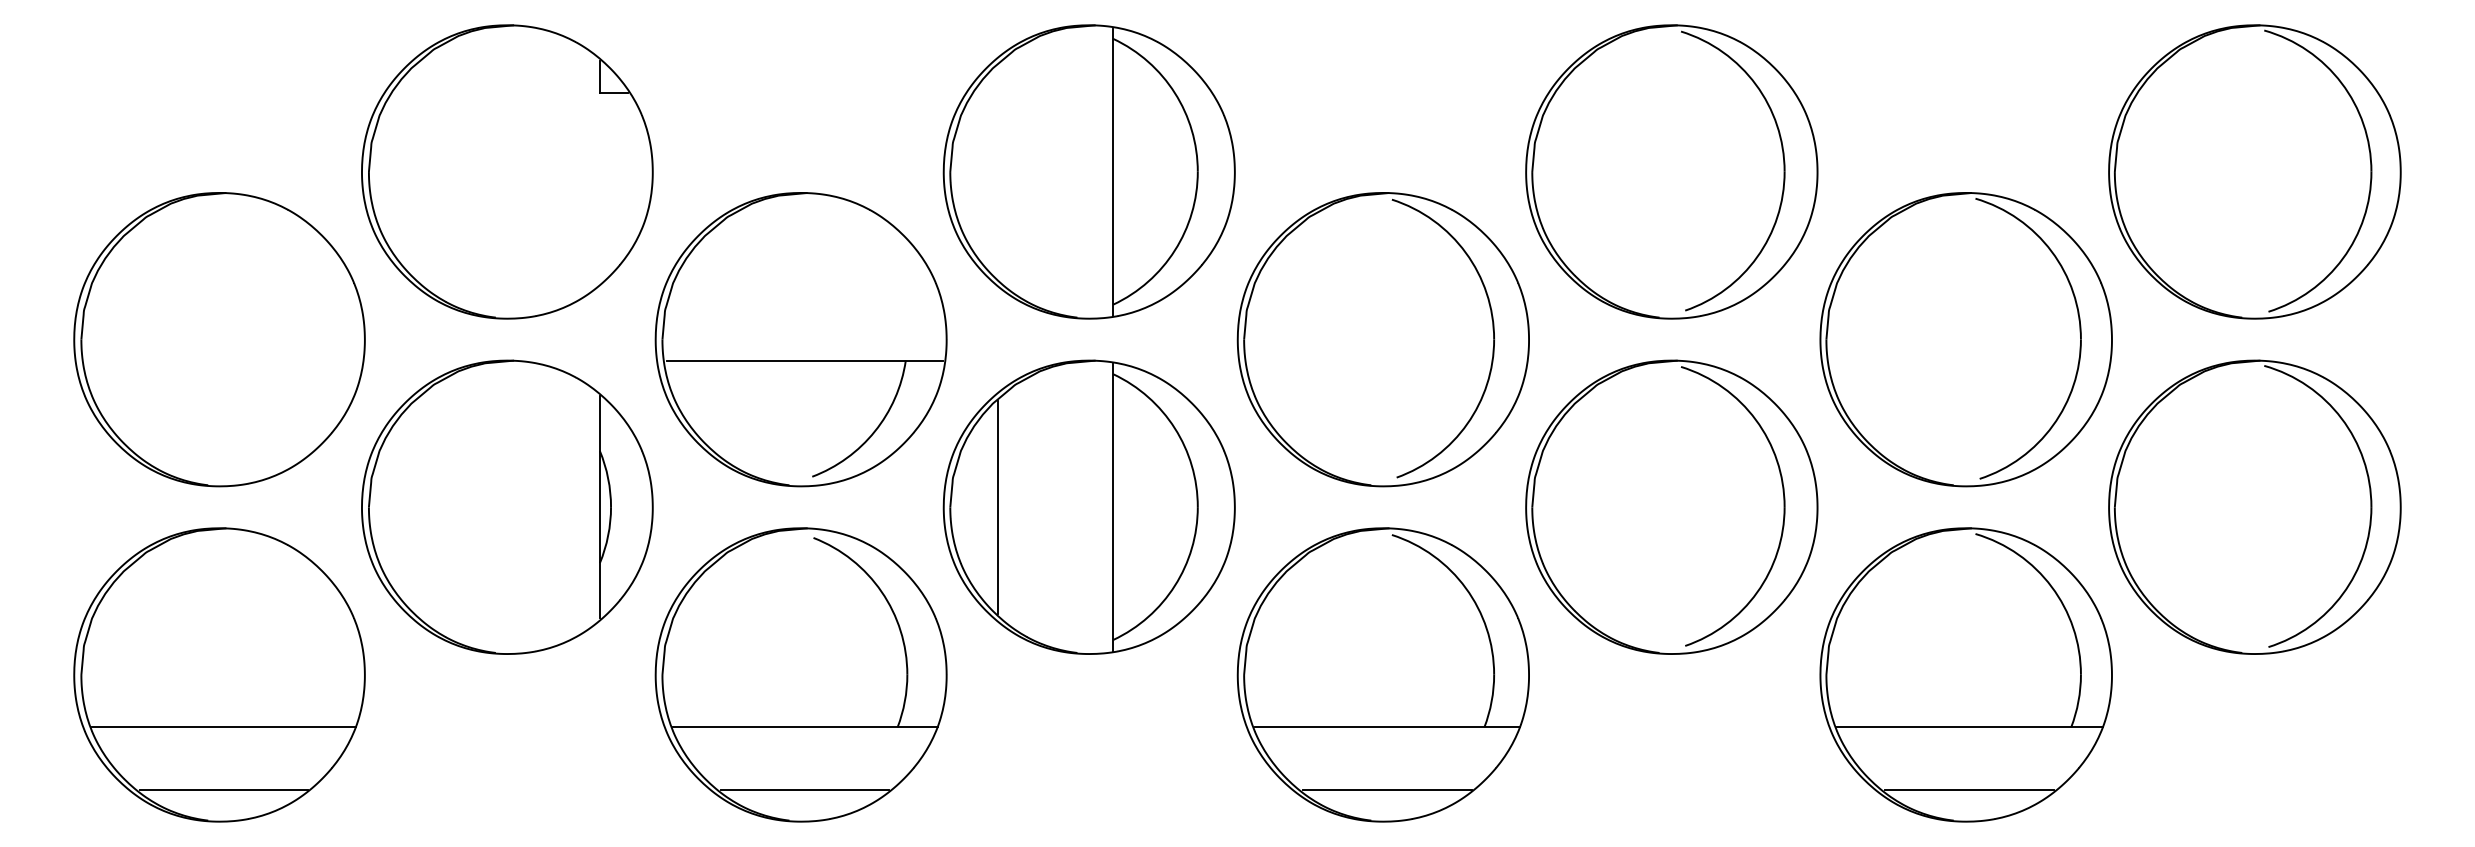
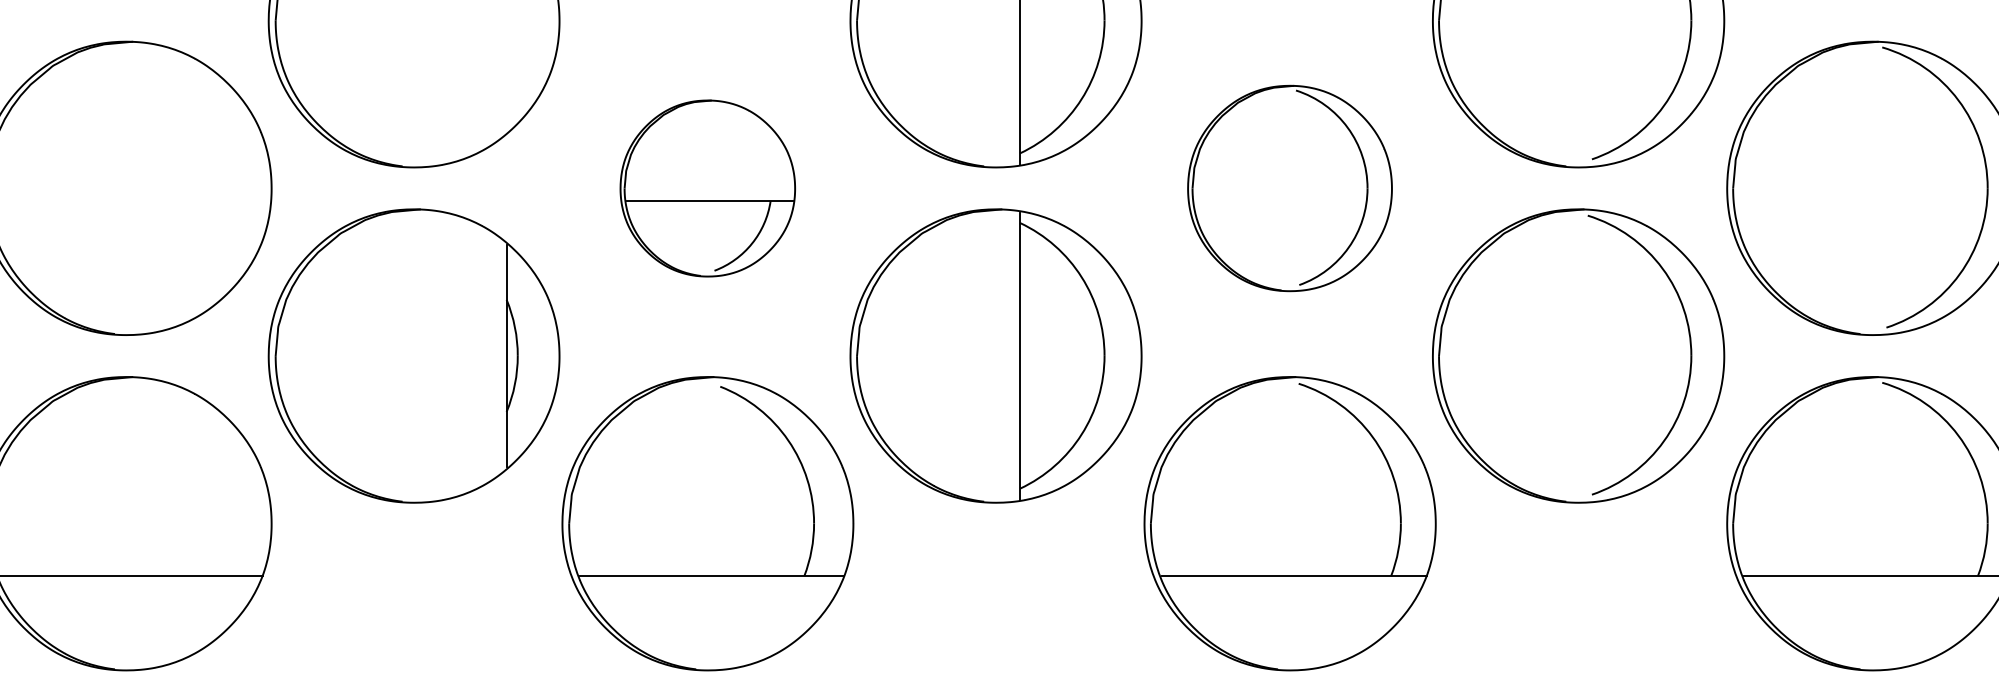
part: (800, 339) -> (707, 188), size x0.6
part: (1382, 339) -> (1289, 188), size x0.7
line: (998, 507) -> (905, 356), removed
line: (223, 790) -> (130, 639), removed
line: (804, 790) -> (711, 639), removed
line: (1386, 790) -> (1293, 639), removed
line: (1969, 790) -> (1876, 639), removed

